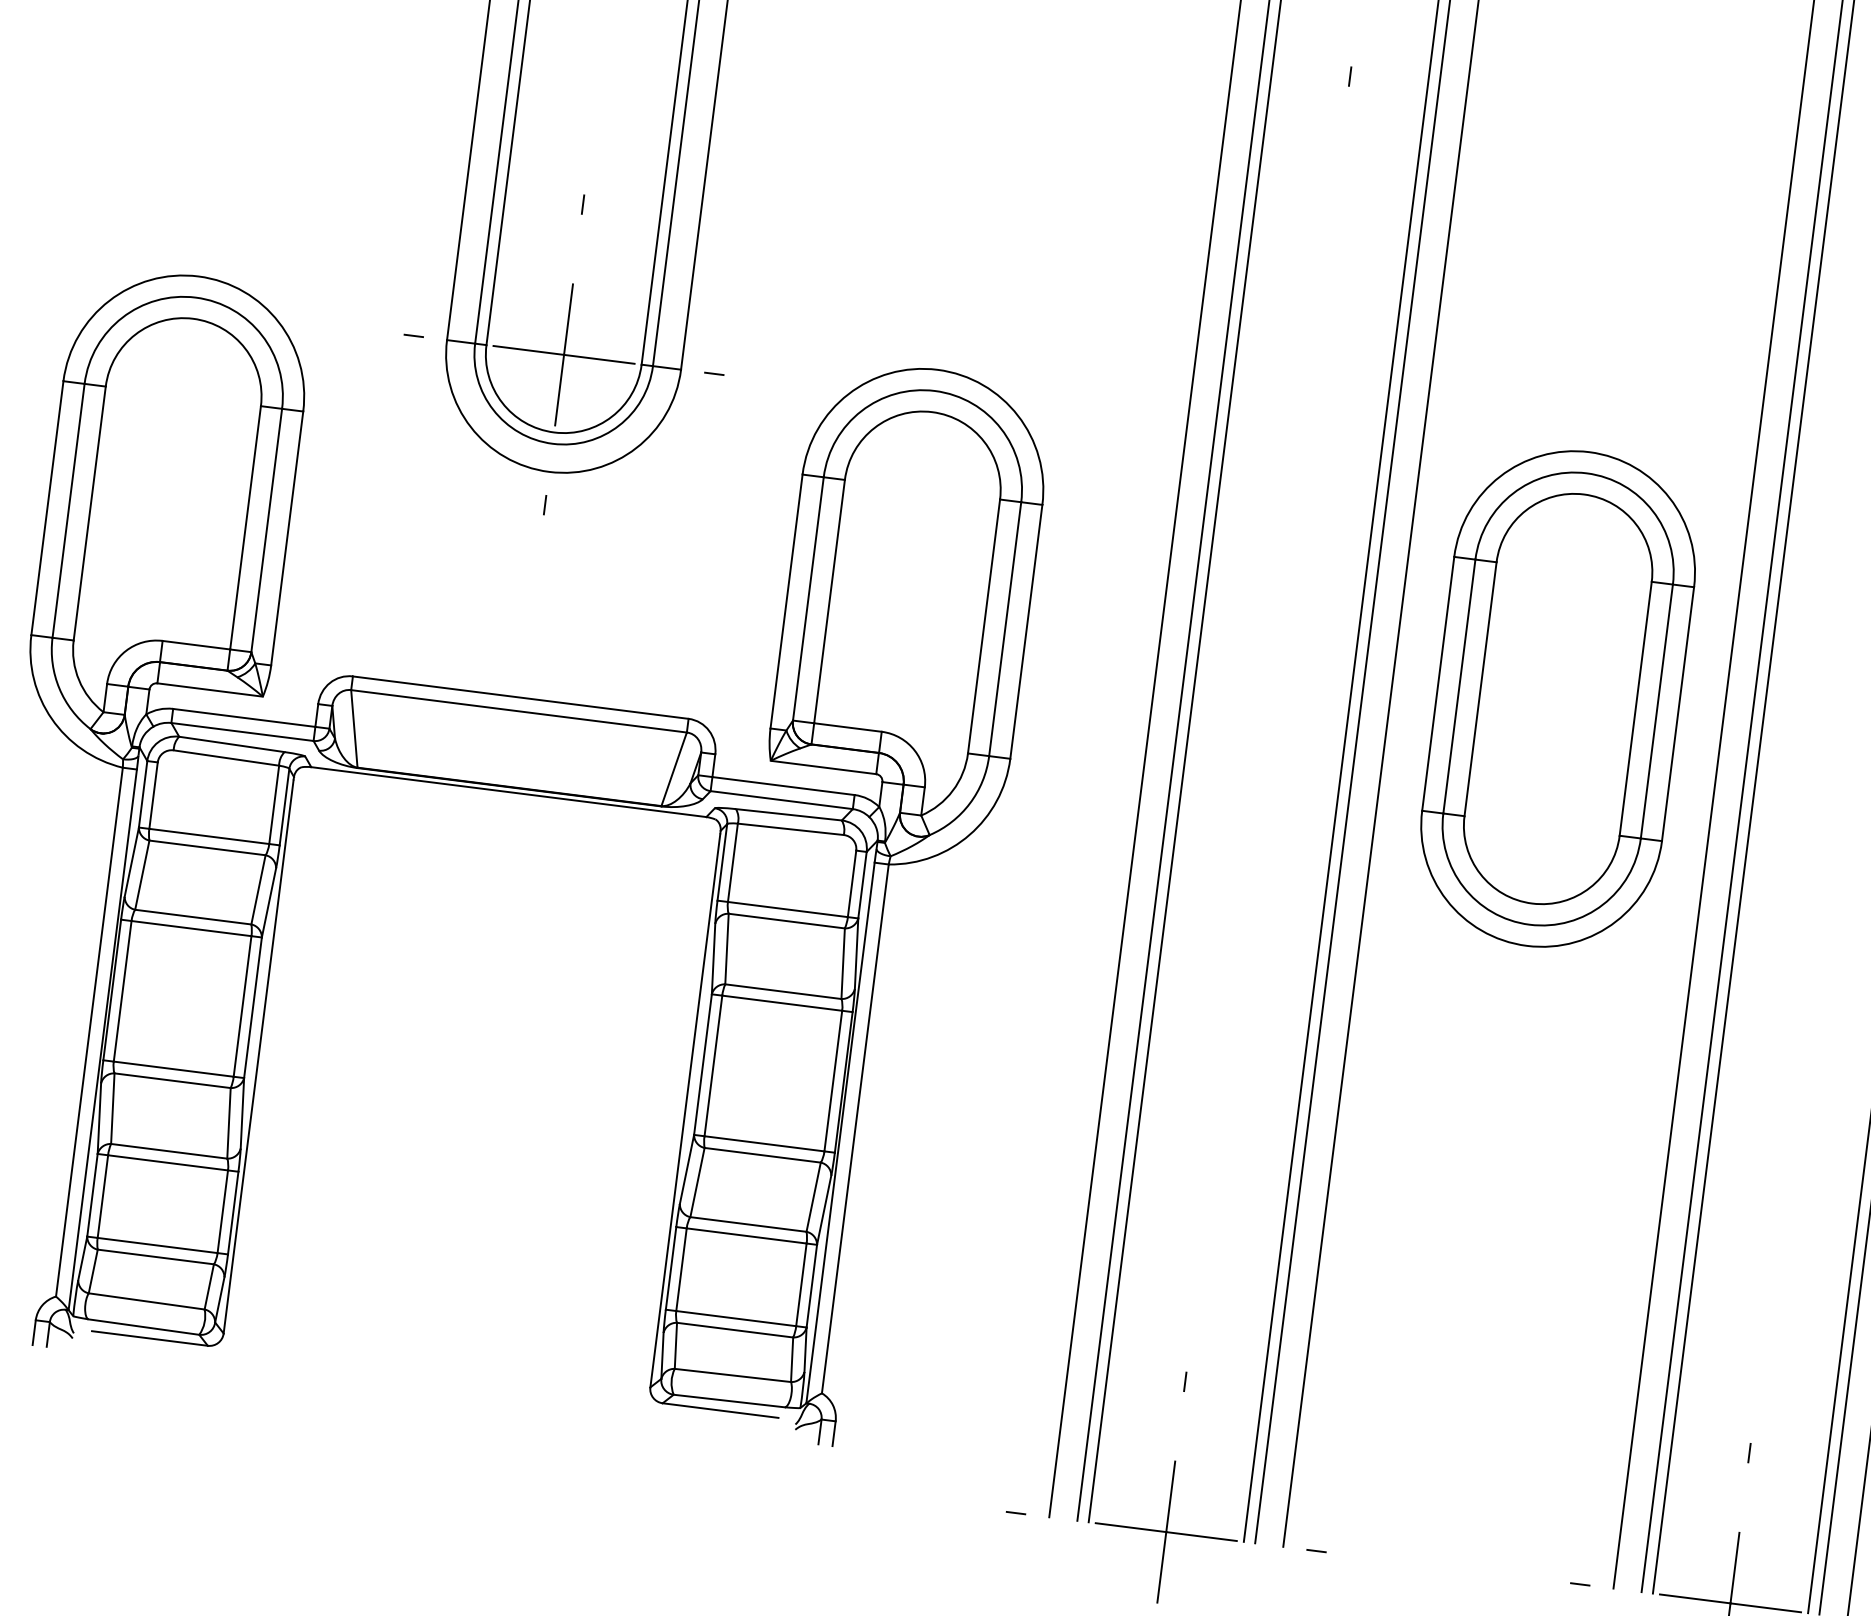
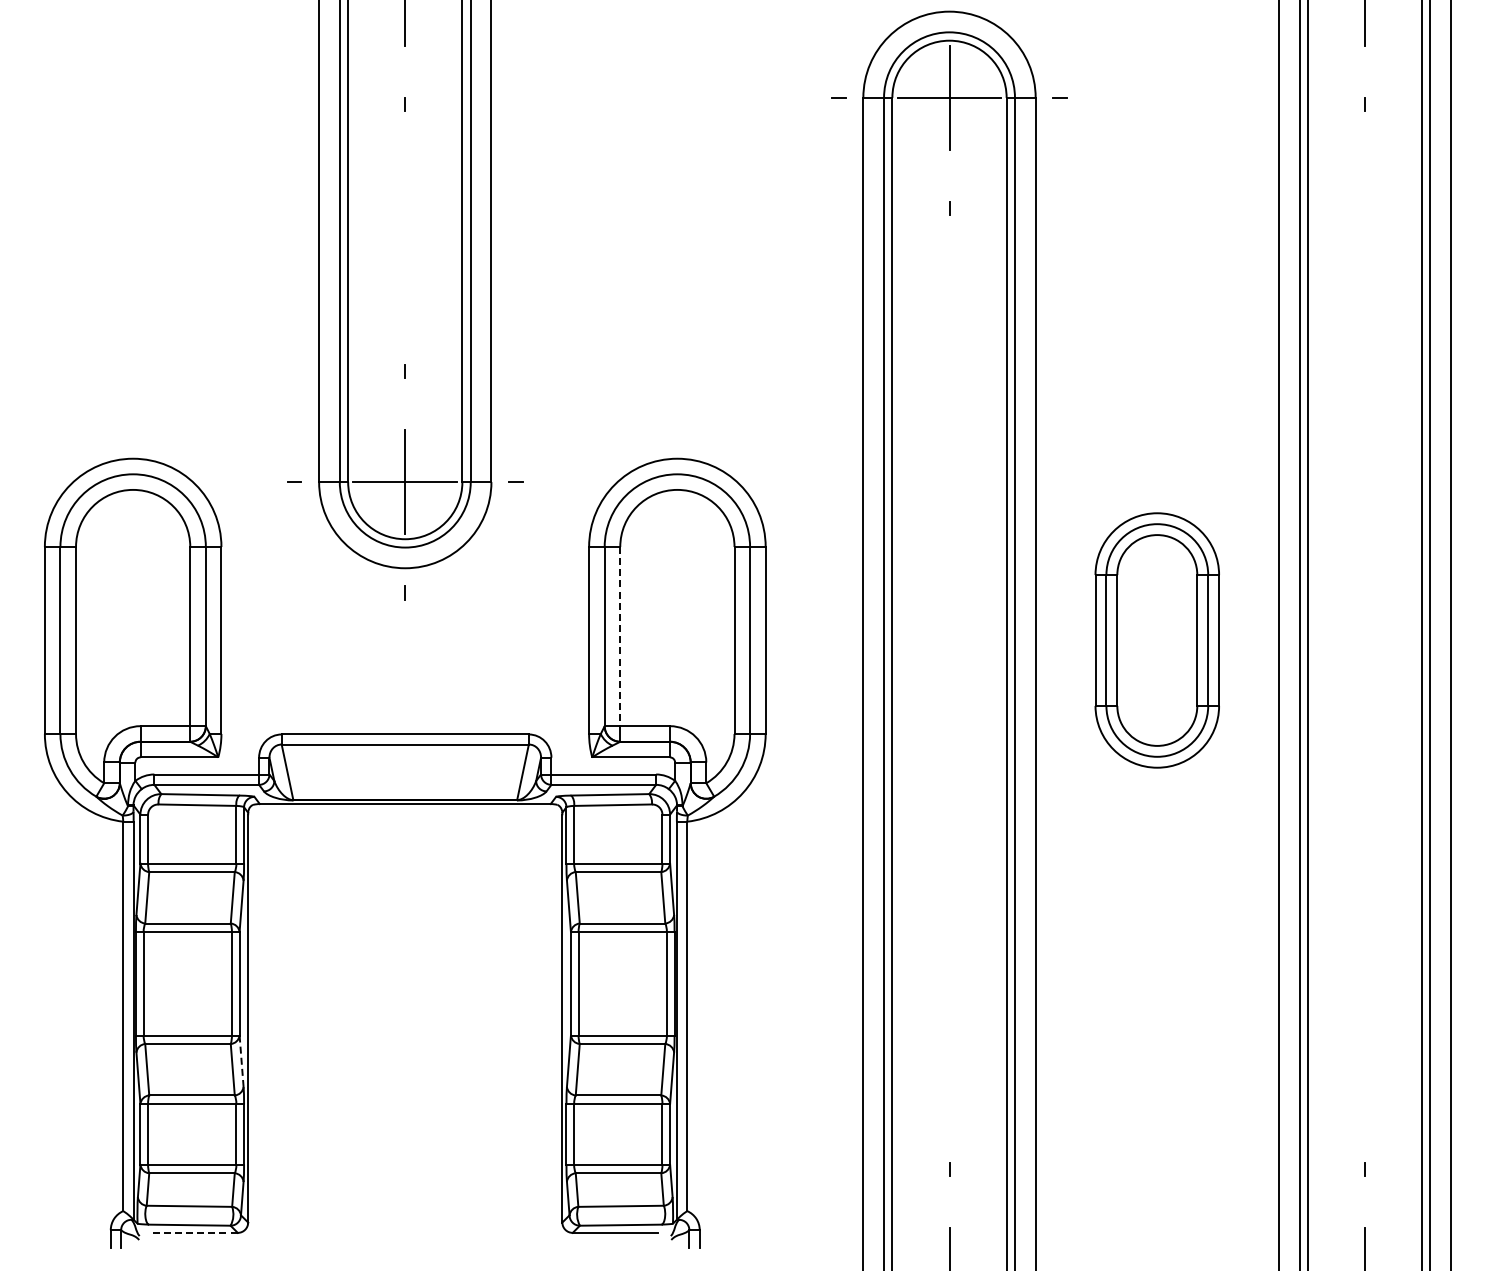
line: (829, 601) -> (620, 636), solid -> dashed
part: (1558, 699) -> (1157, 640), size x0.7
line: (242, 1113) -> (241, 1061), solid -> dashed
line: (150, 1338) -> (195, 1232), solid -> dashed

